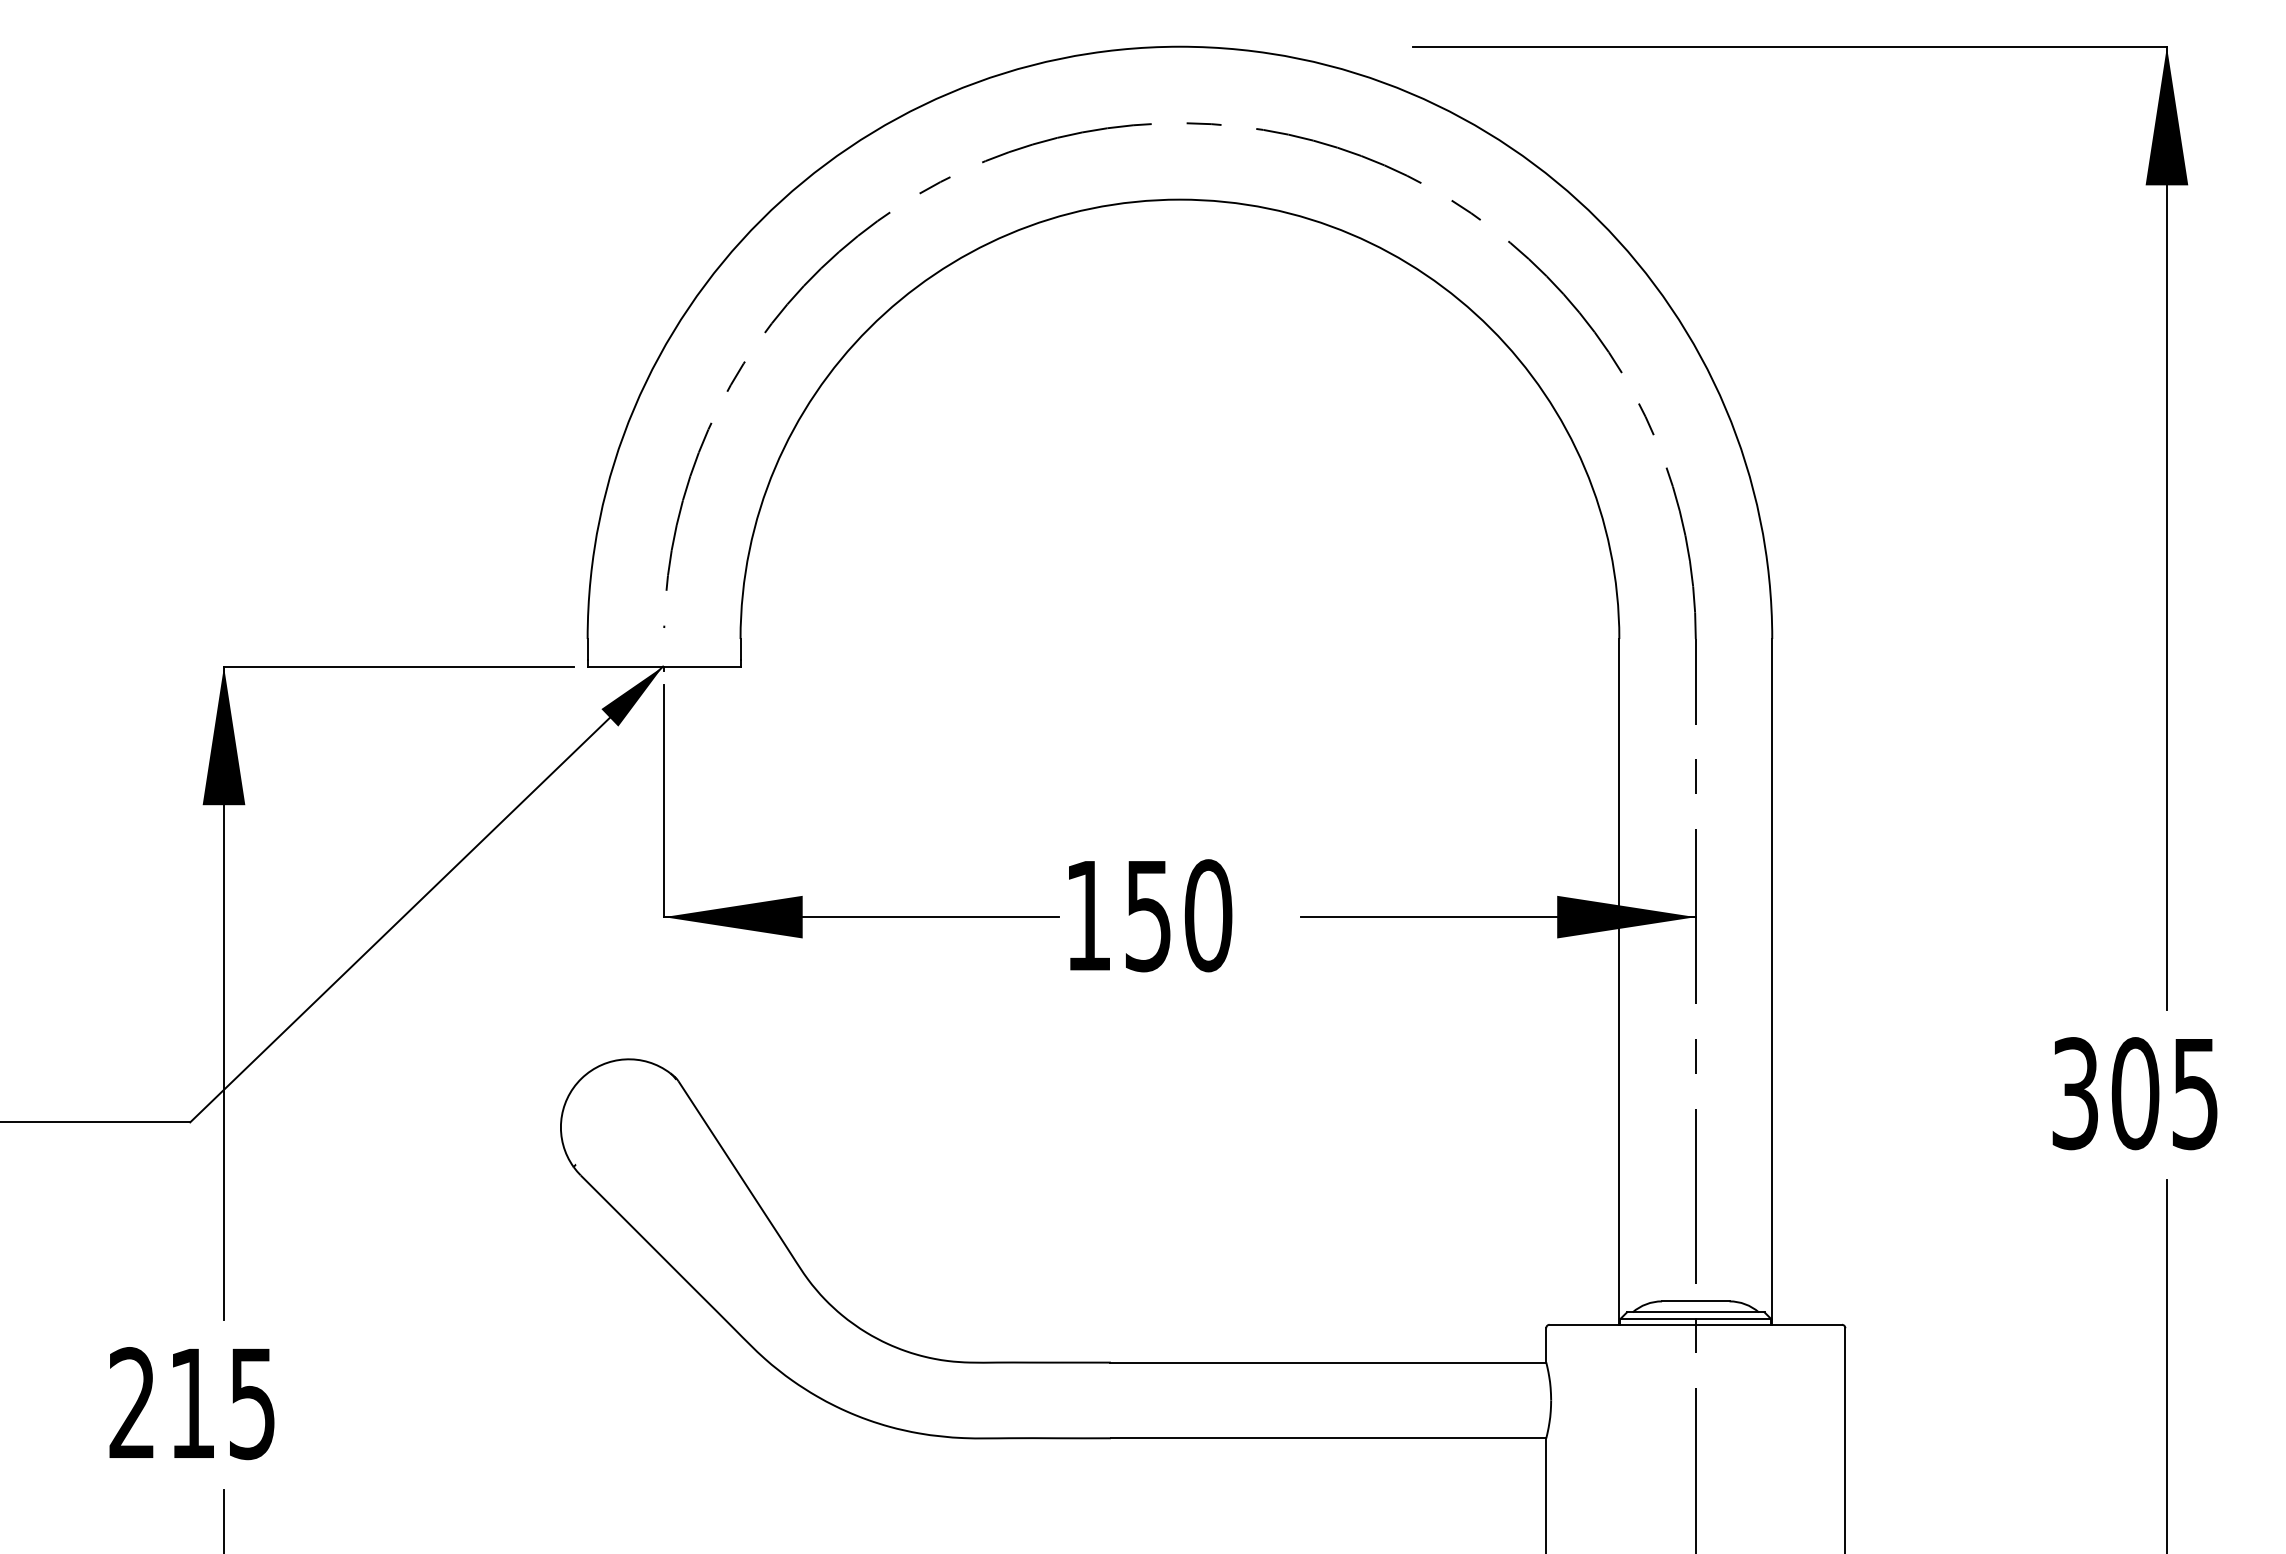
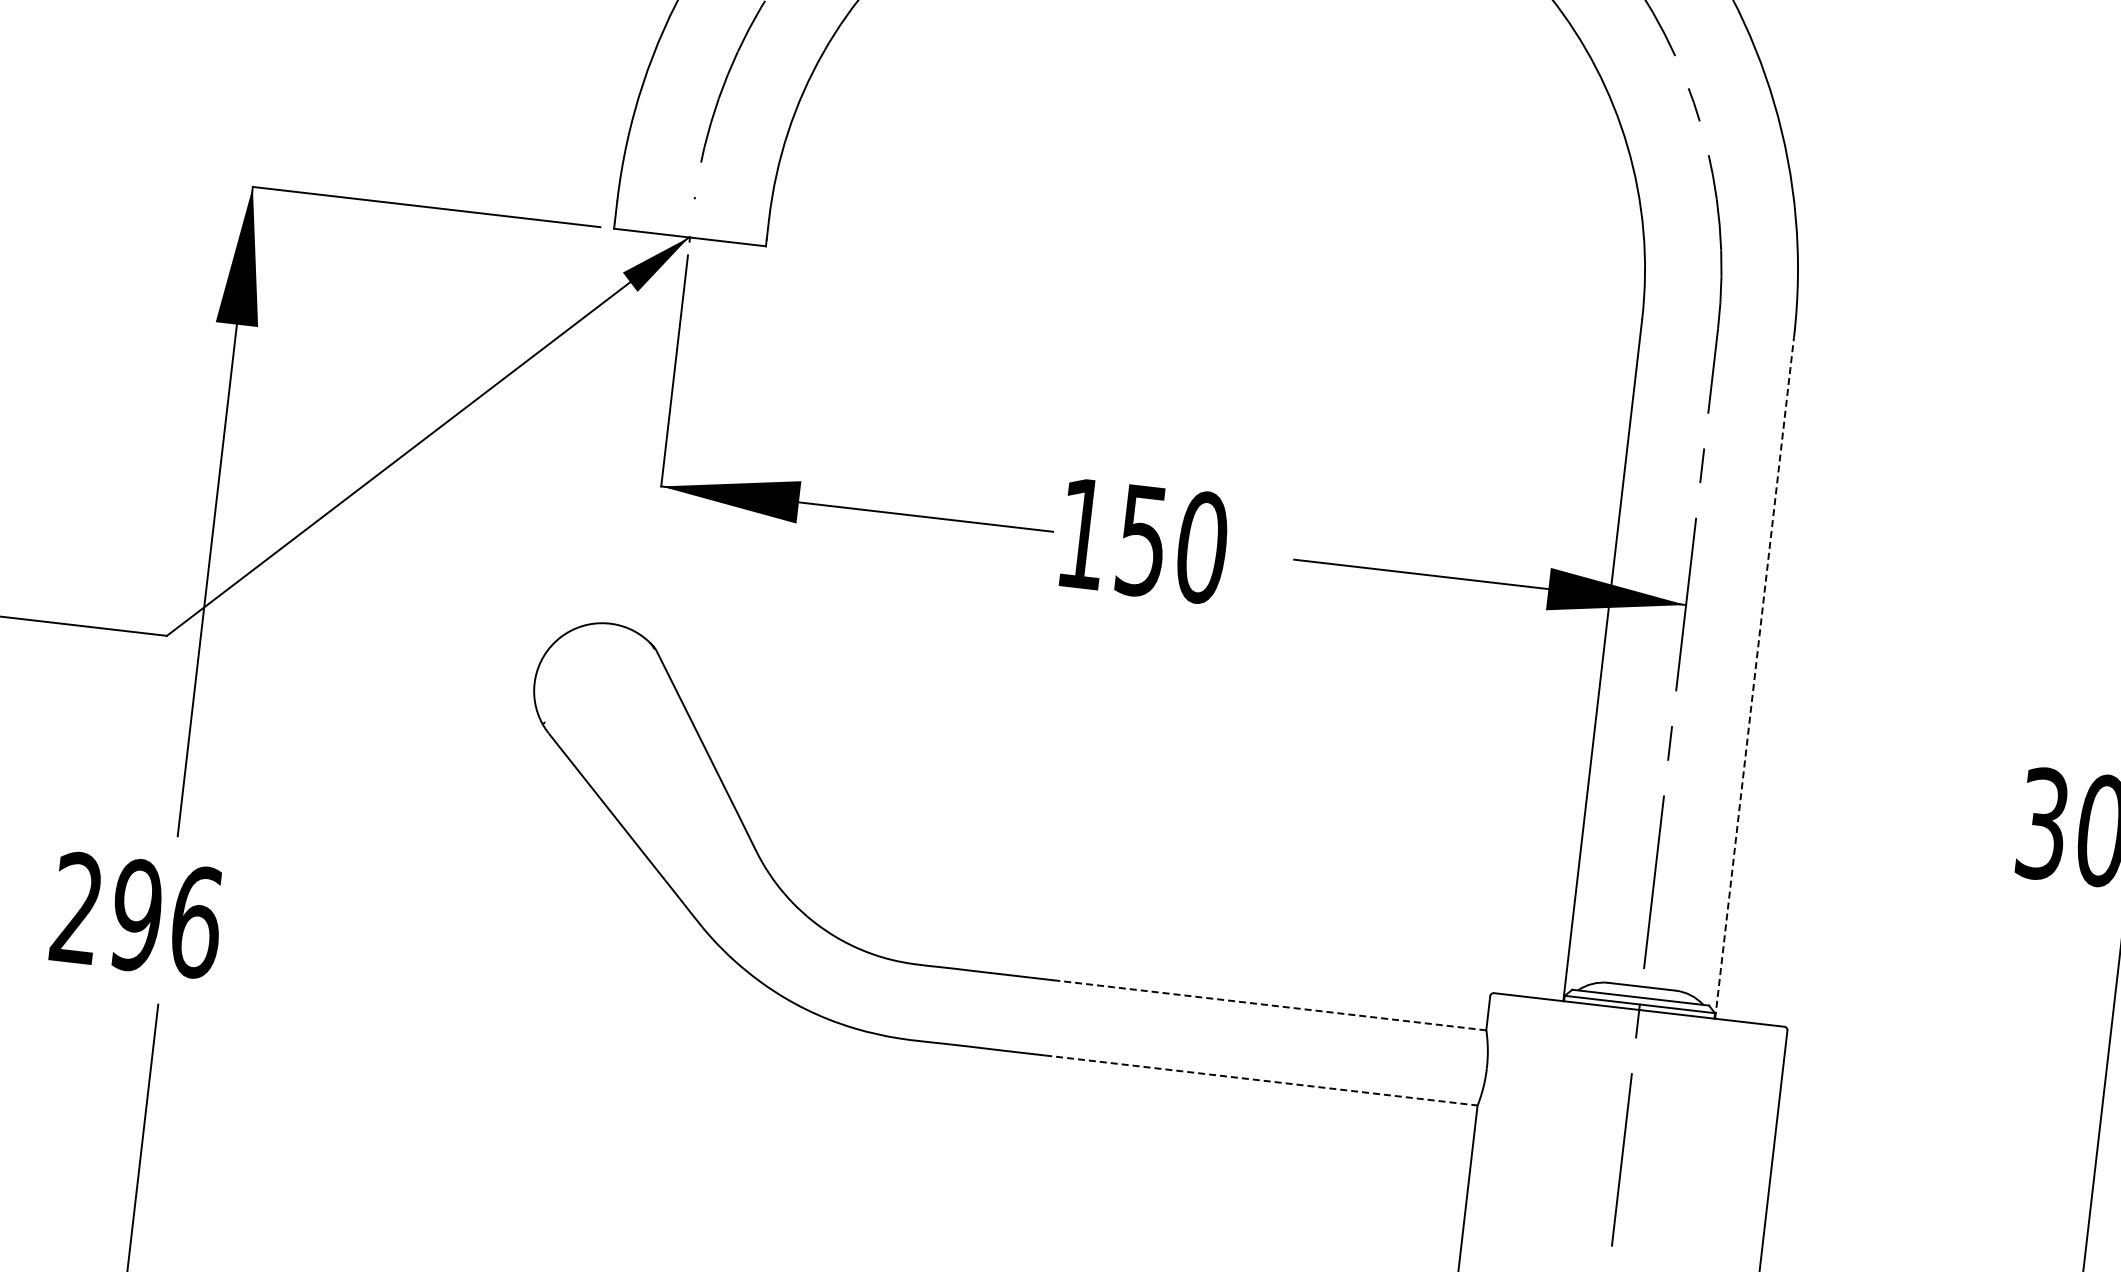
line: (1772, 981) -> (1754, 677), solid -> dashed
line: (1327, 1362) -> (1269, 1005), solid -> dashed
text: (222, 1403) -> (166, 918), 215 -> 296
line: (1328, 1438) -> (1261, 1080), solid -> dashed

